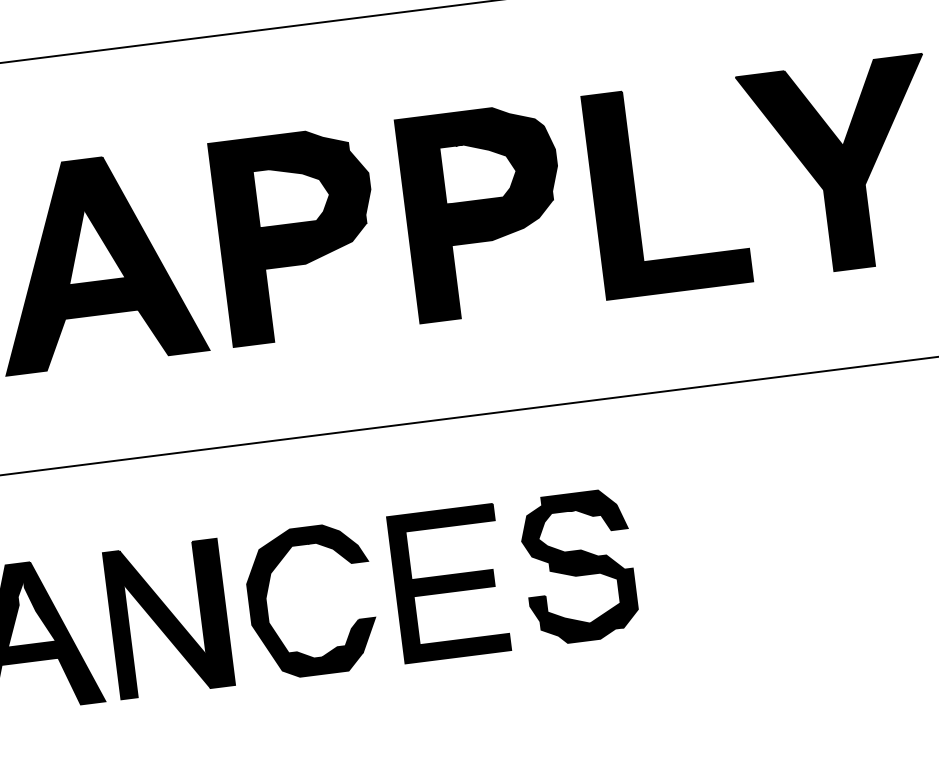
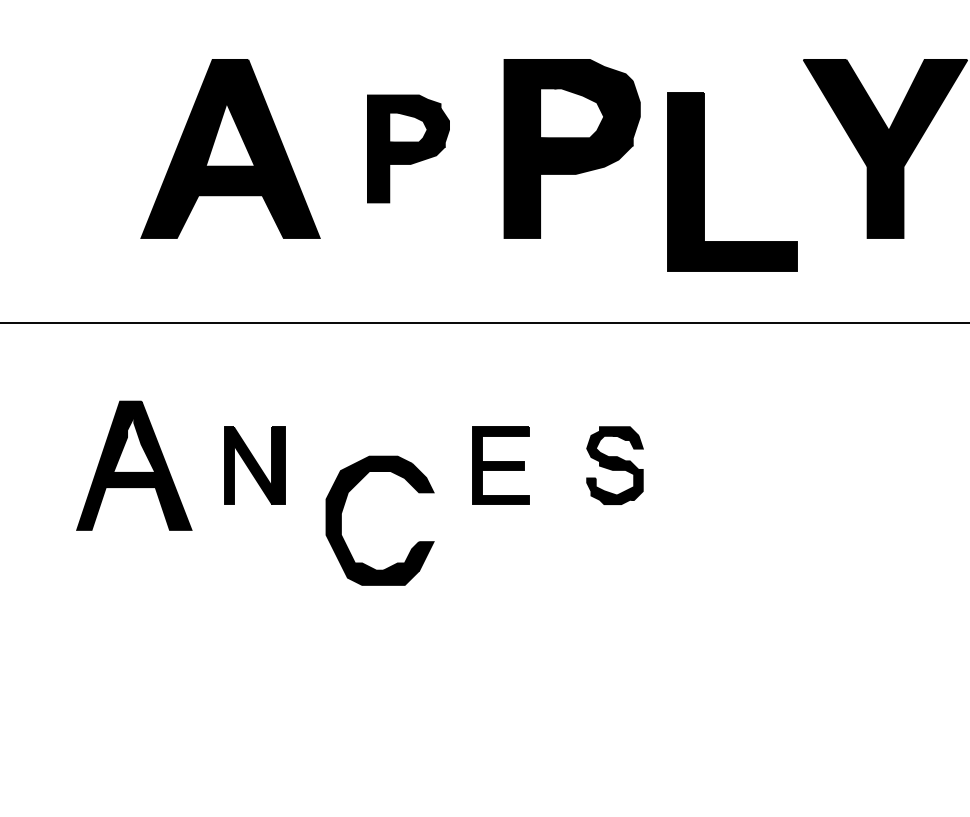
part: (635, 192) -> (704, 181), moved
part: (297, 235) -> (408, 148), size x0.6
part: (578, 566) -> (614, 465), size x0.6
part: (448, 583) -> (500, 465), size x0.6
part: (267, 593) -> (343, 509), moved
part: (168, 618) -> (254, 465), size x0.6

